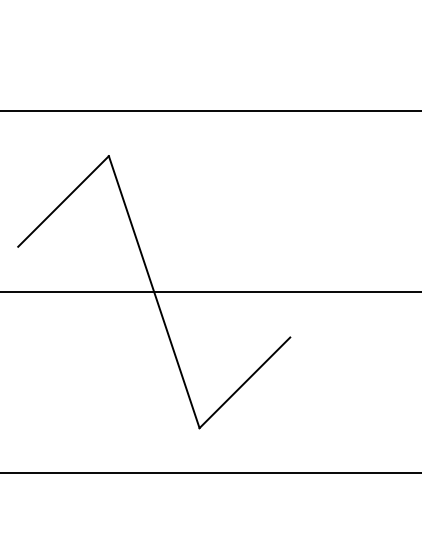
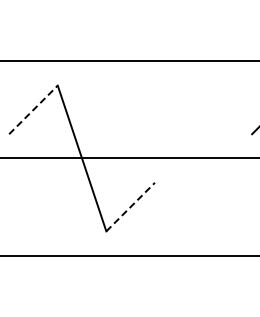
line: (63, 200) -> (33, 109), solid -> dashed
line: (246, 381) -> (131, 206), solid -> dashed

